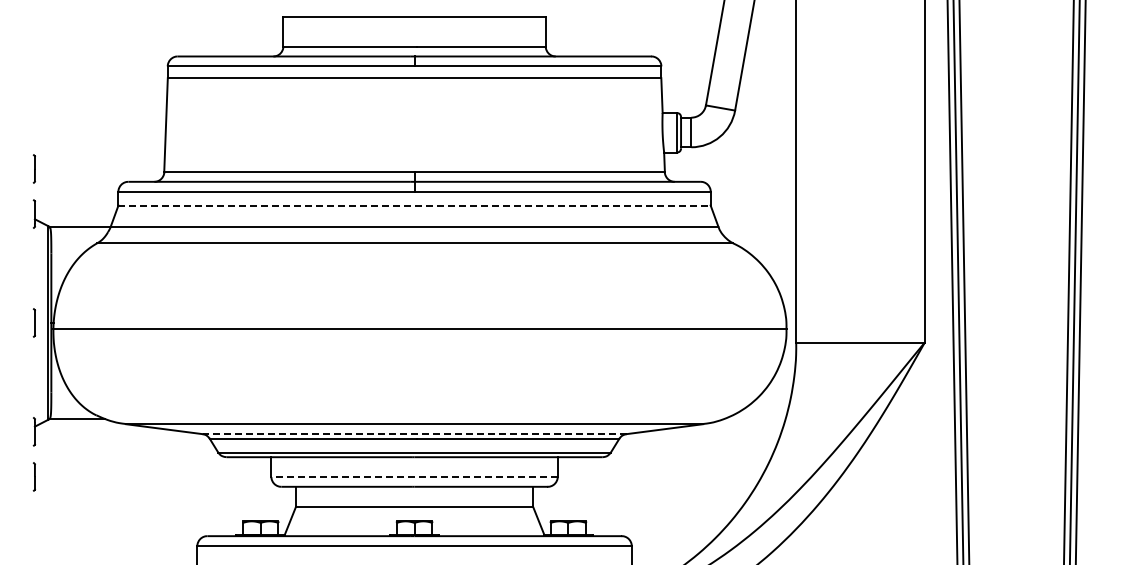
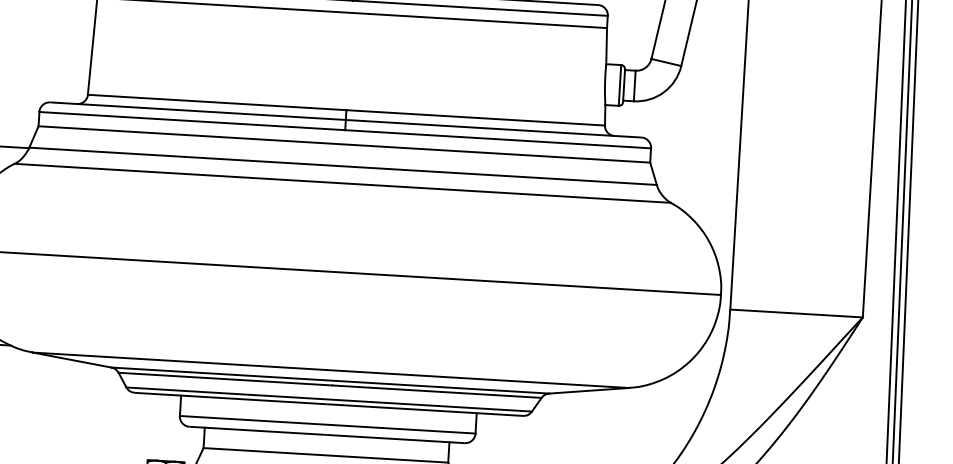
line: (415, 205) -> (345, 144), dashed -> solid
line: (414, 434) -> (330, 380), dashed -> solid
line: (414, 476) -> (327, 424), dashed -> solid

